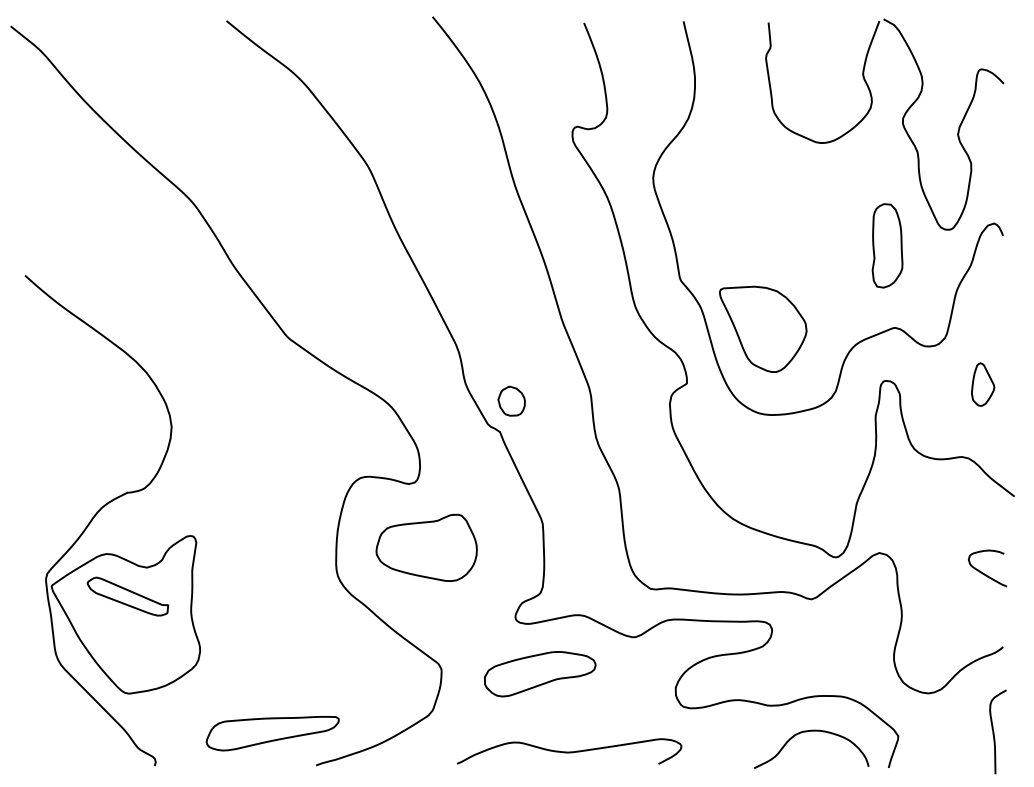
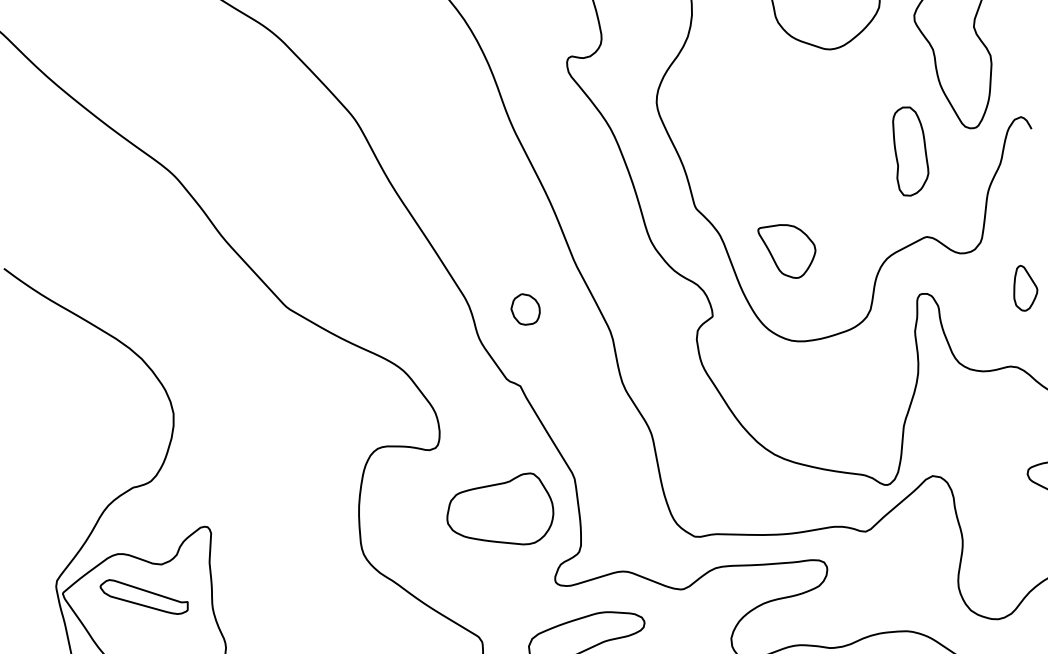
part: (763, 328) -> (788, 250), size x0.6
part: (511, 400) -> (525, 308), moved
part: (426, 547) -> (499, 511), moved

